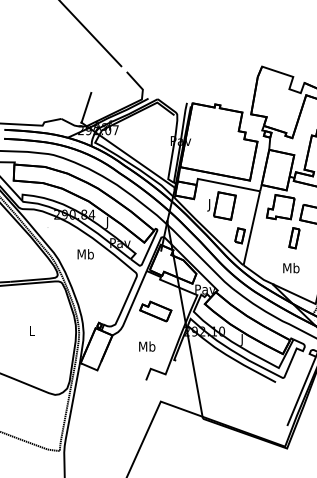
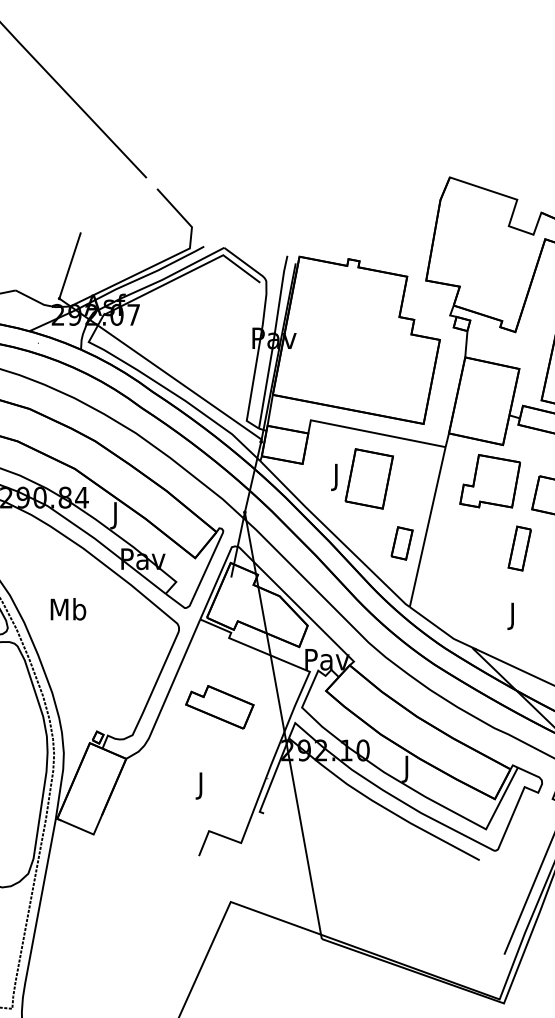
text: (85, 254) -> (67, 609), moved
text: (291, 269) -> (513, 616), Mb -> J
text: (147, 347) -> (201, 784), Mb -> J

